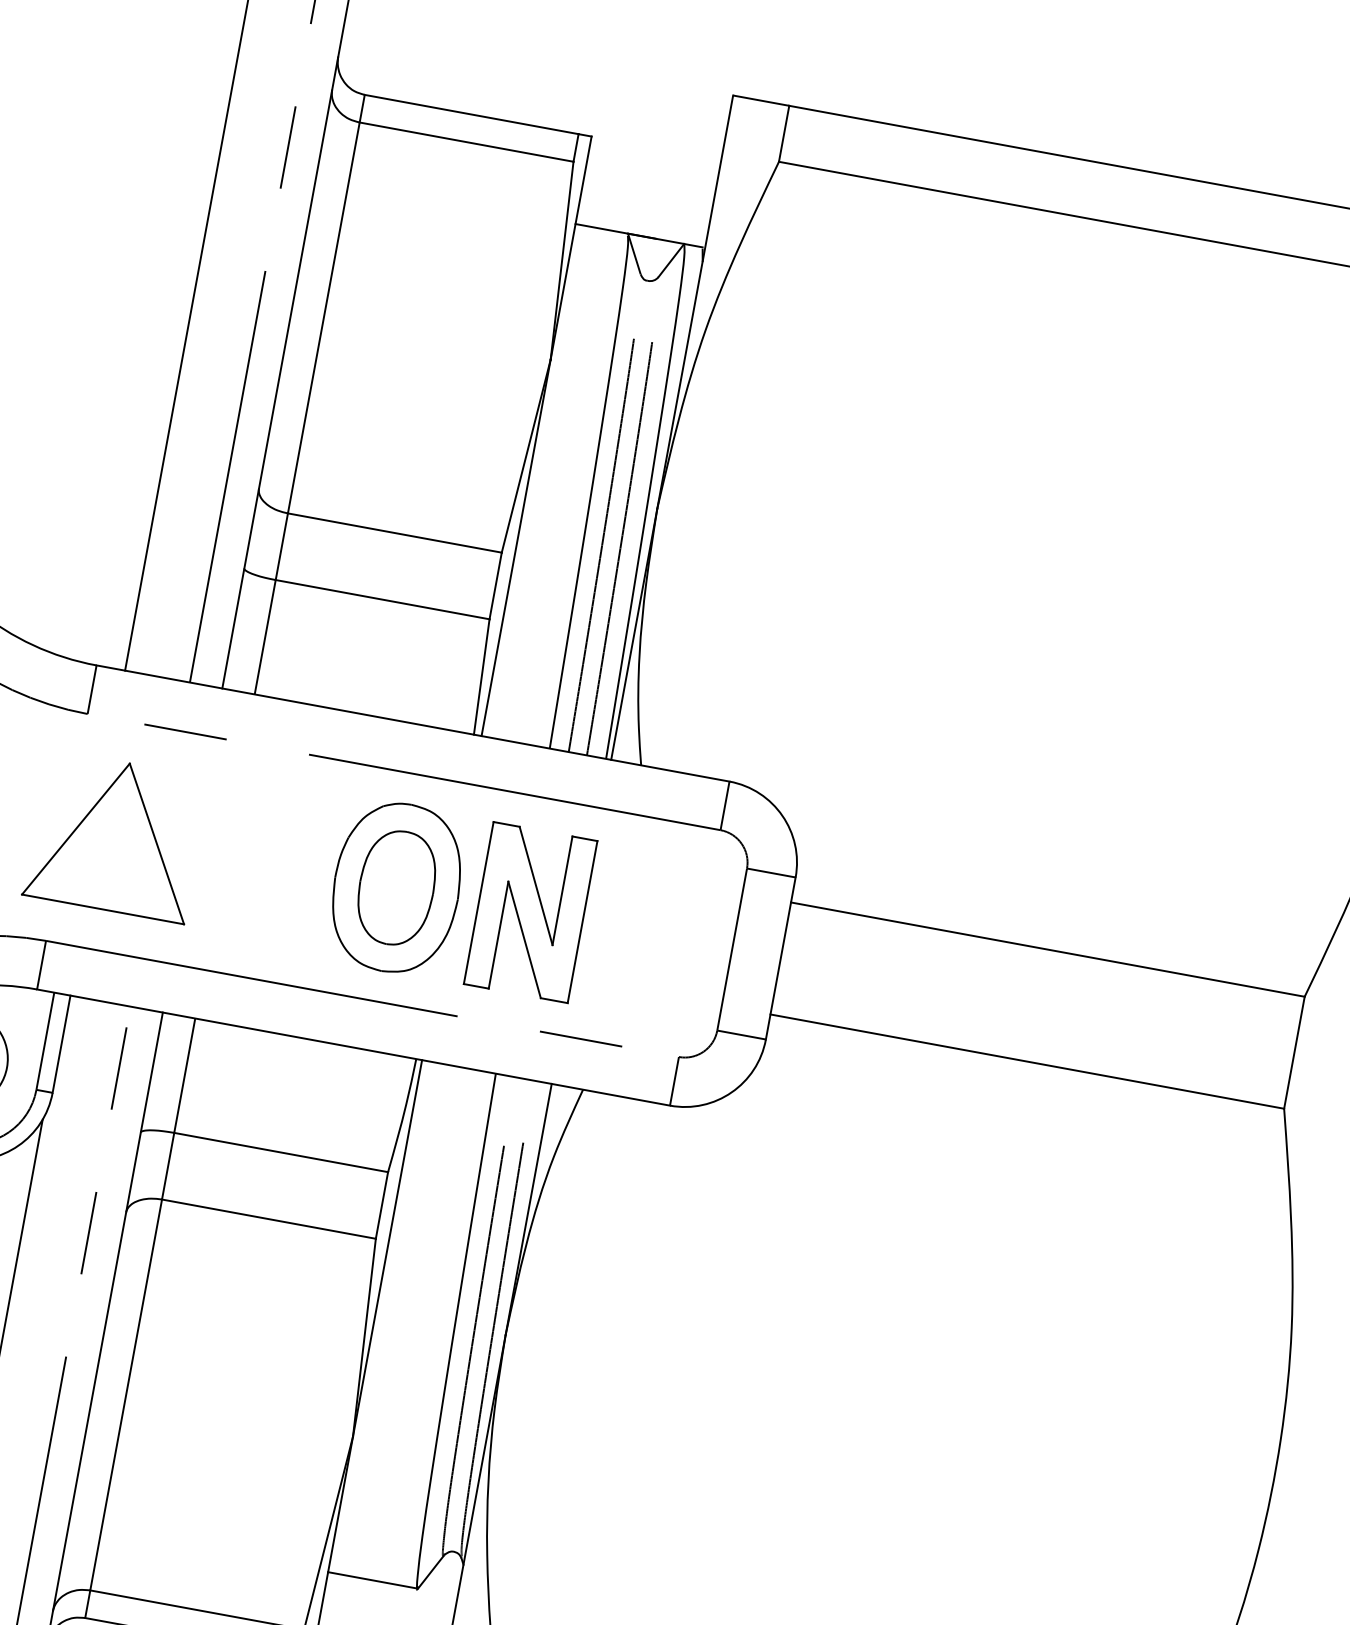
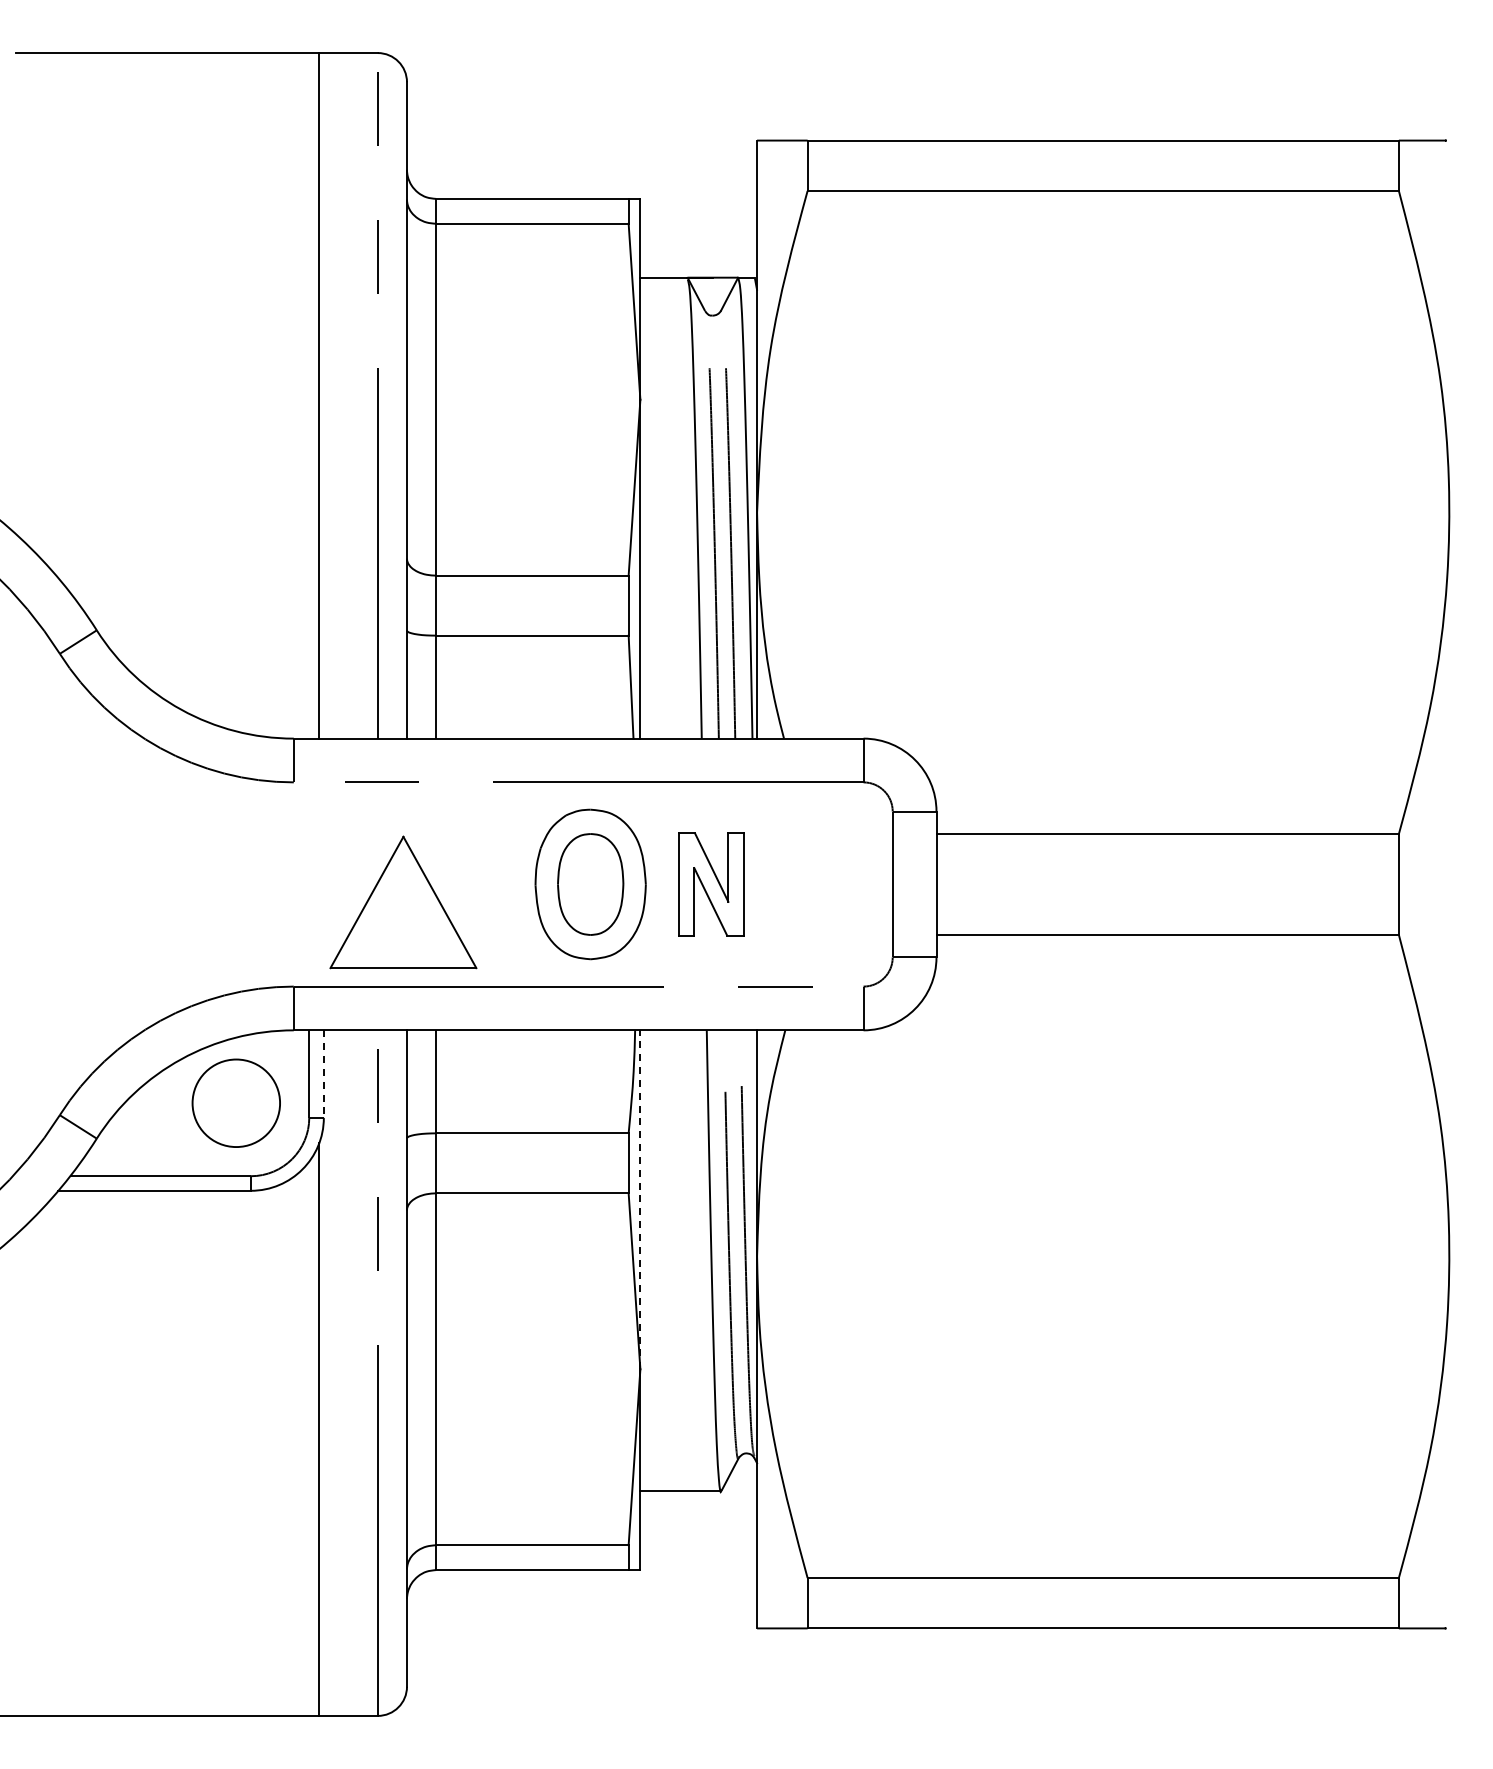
part: (116, 836) -> (403, 902), moved
part: (530, 912) -> (711, 884), size x0.7
line: (61, 1044) -> (323, 1074), solid -> dashed
line: (387, 1248) -> (640, 1199), solid -> dashed

